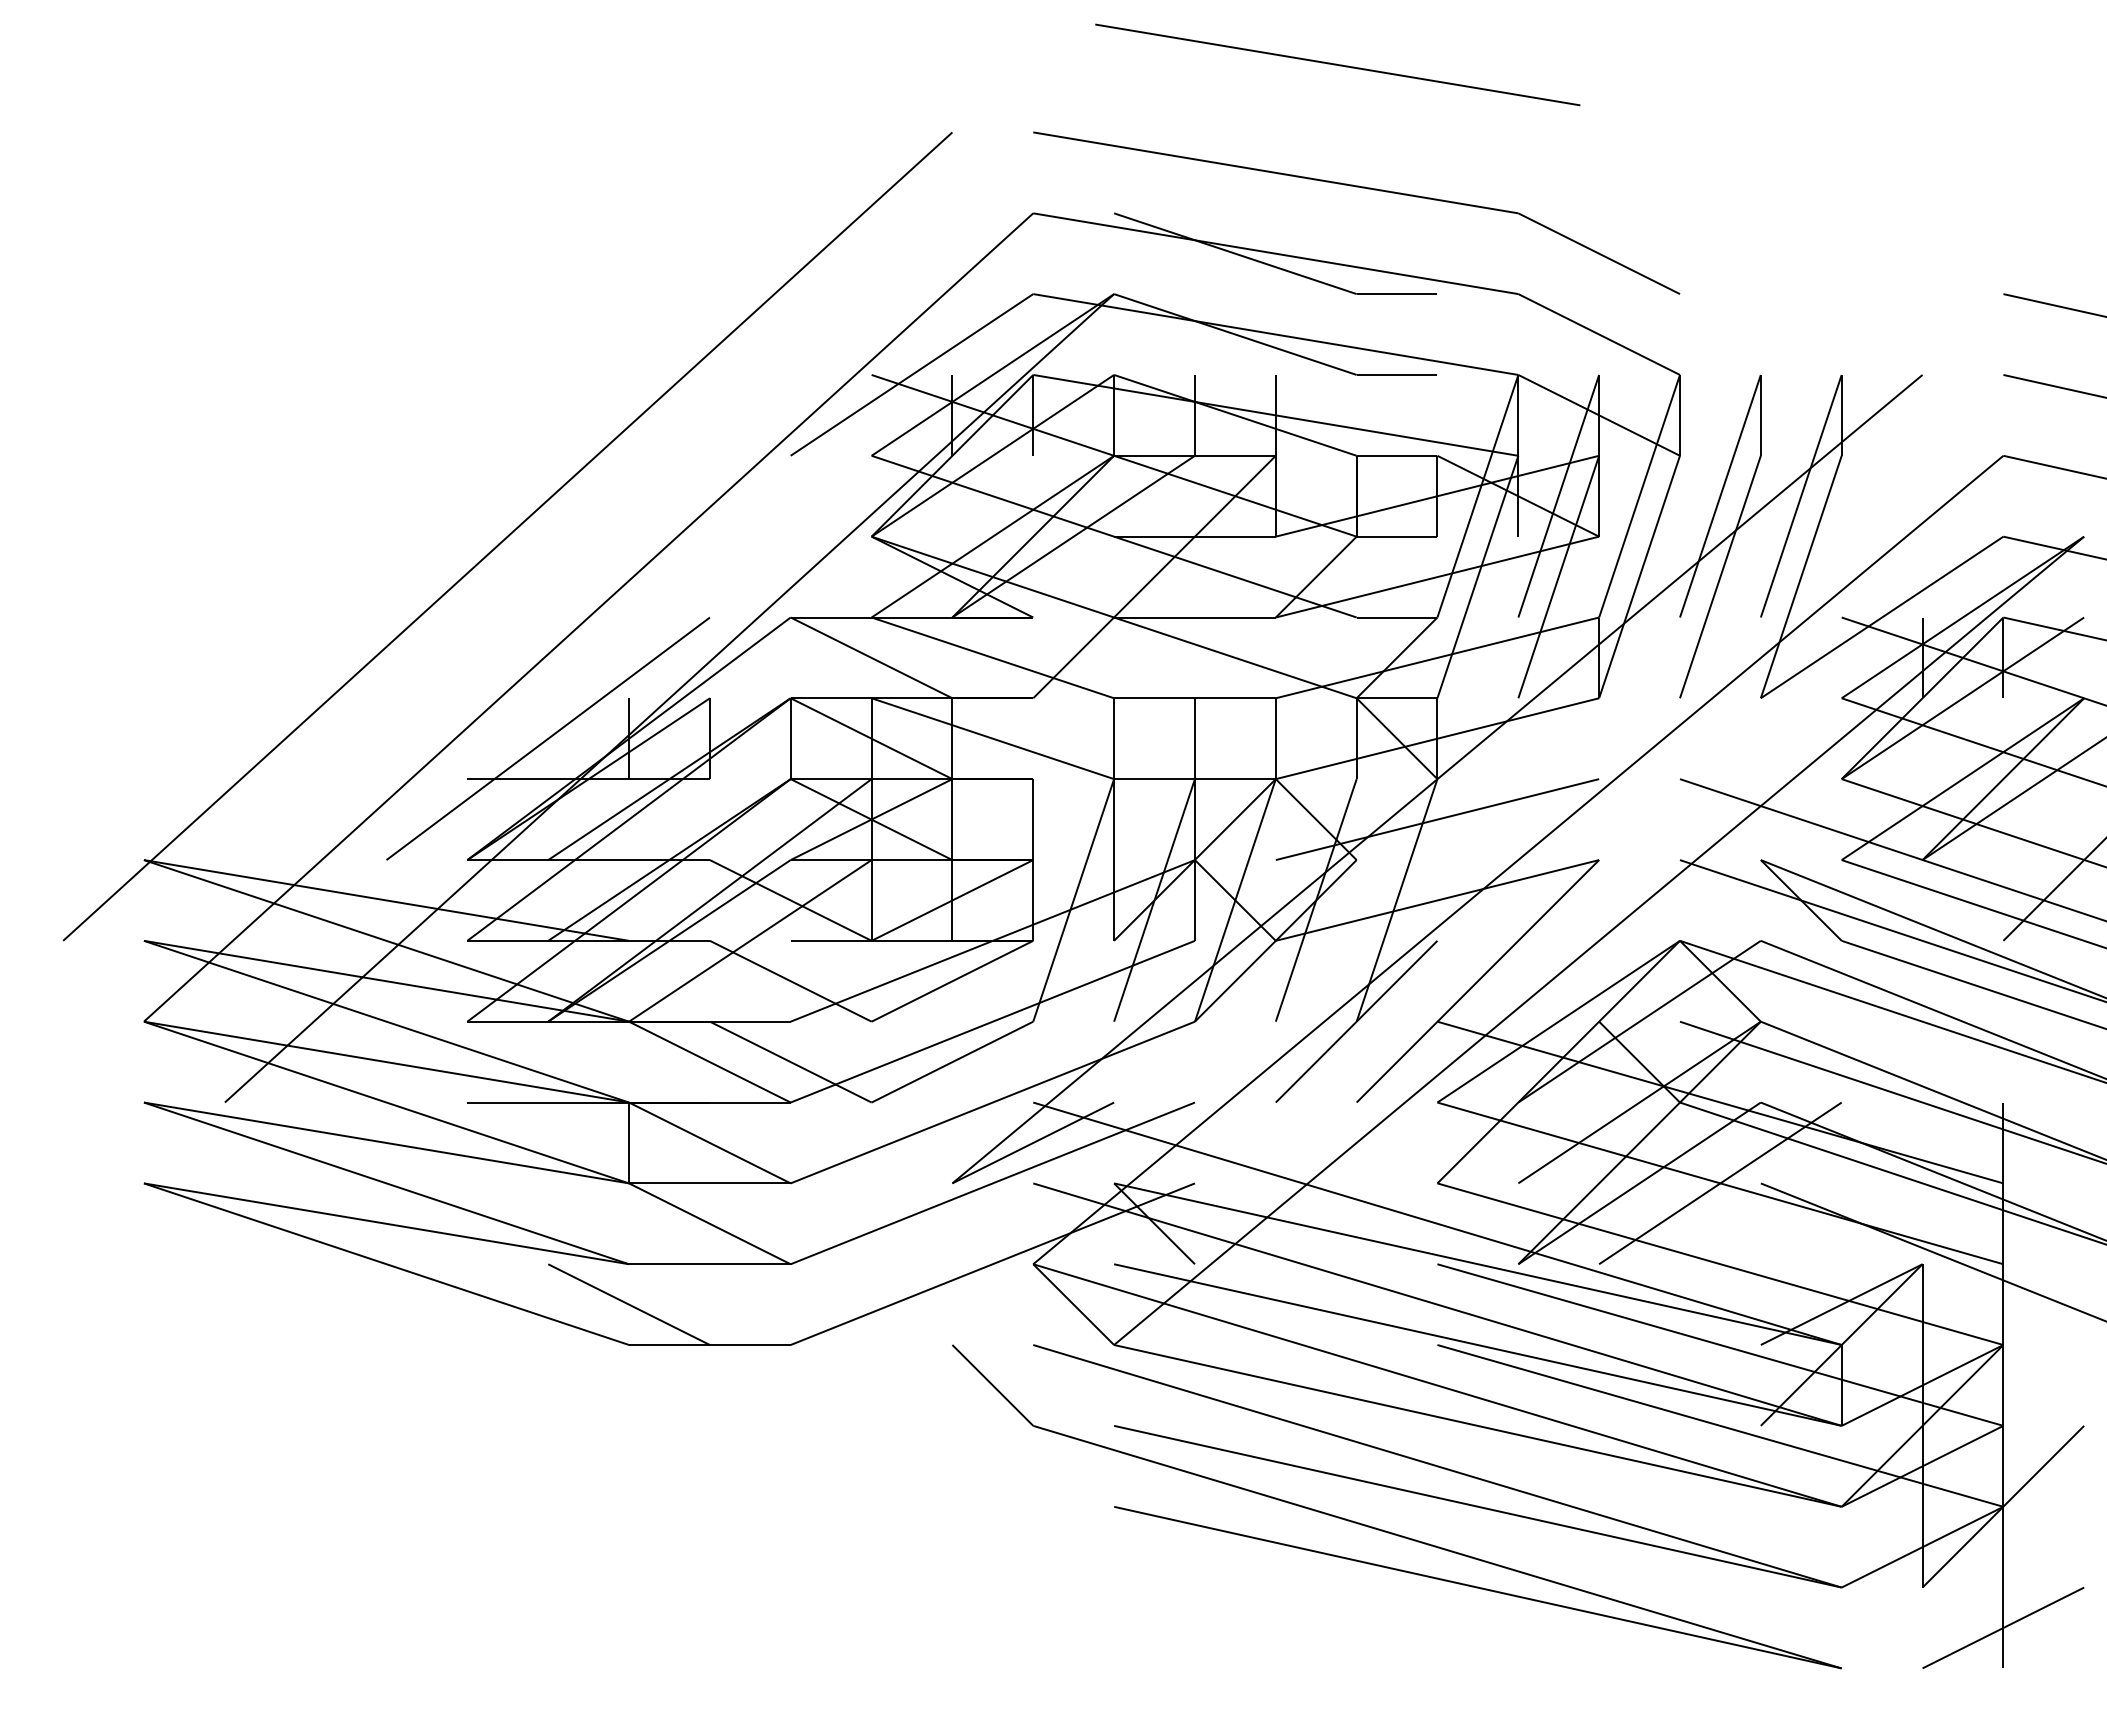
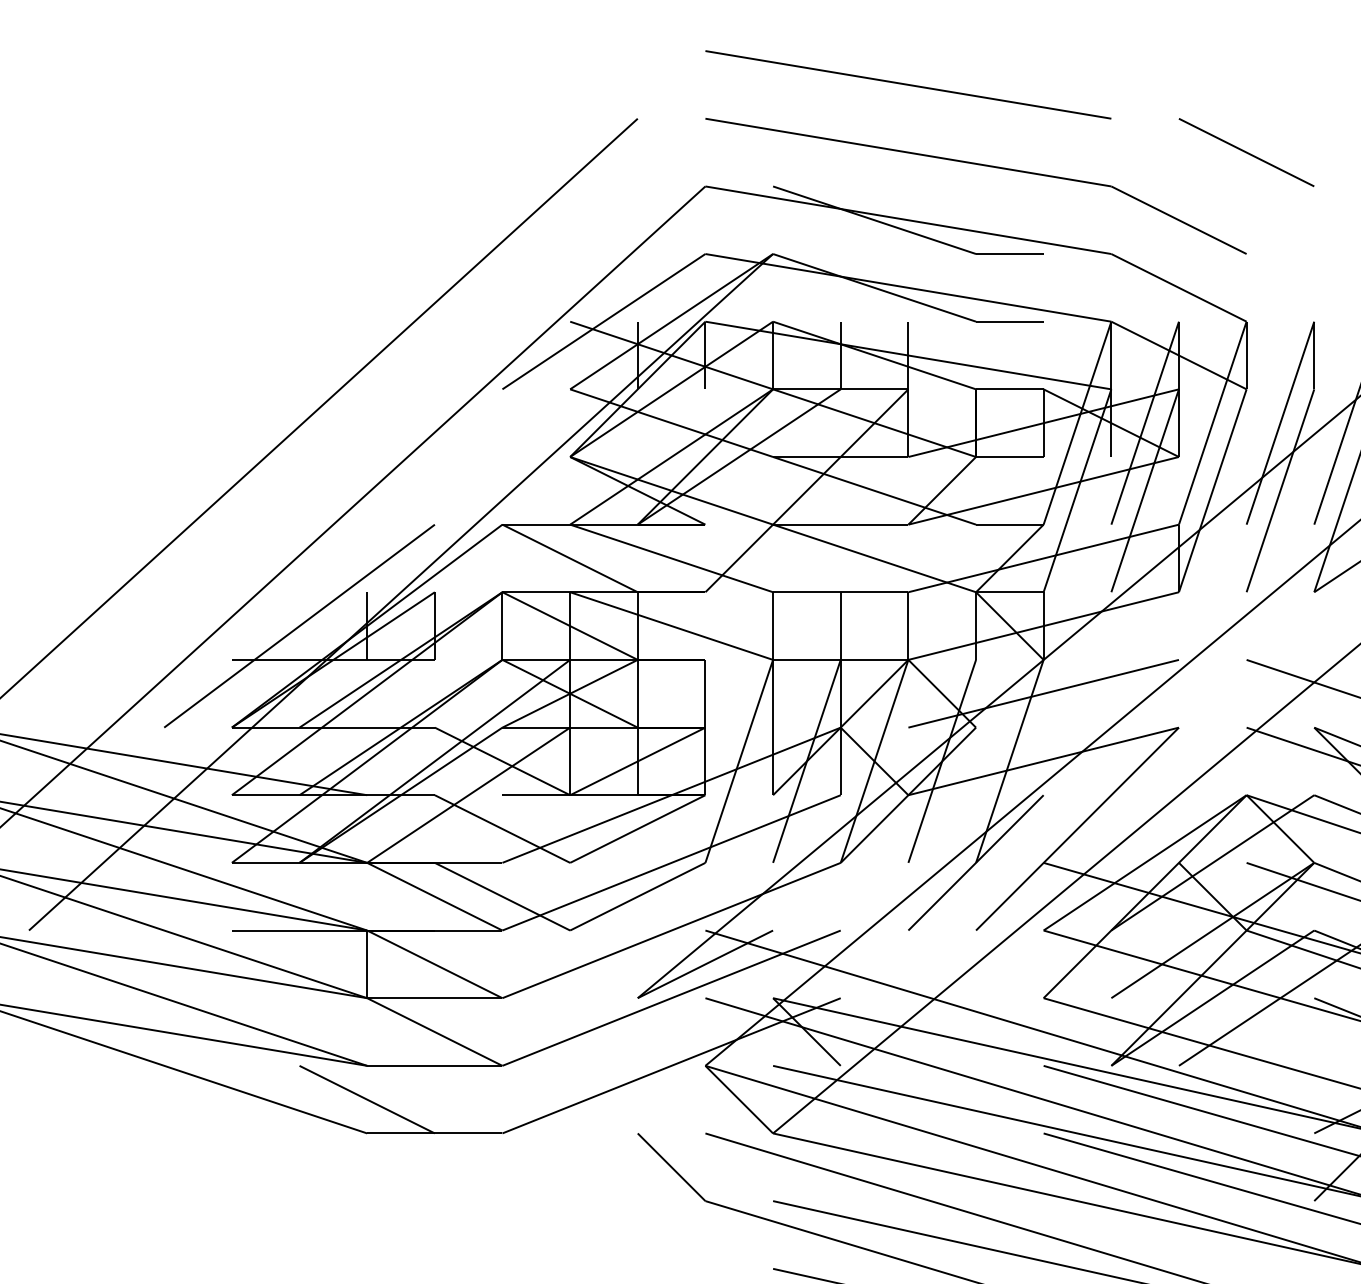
line: (1337, 64) -> (908, 84), moved
line: (1679, 172) -> (1246, 152), added

